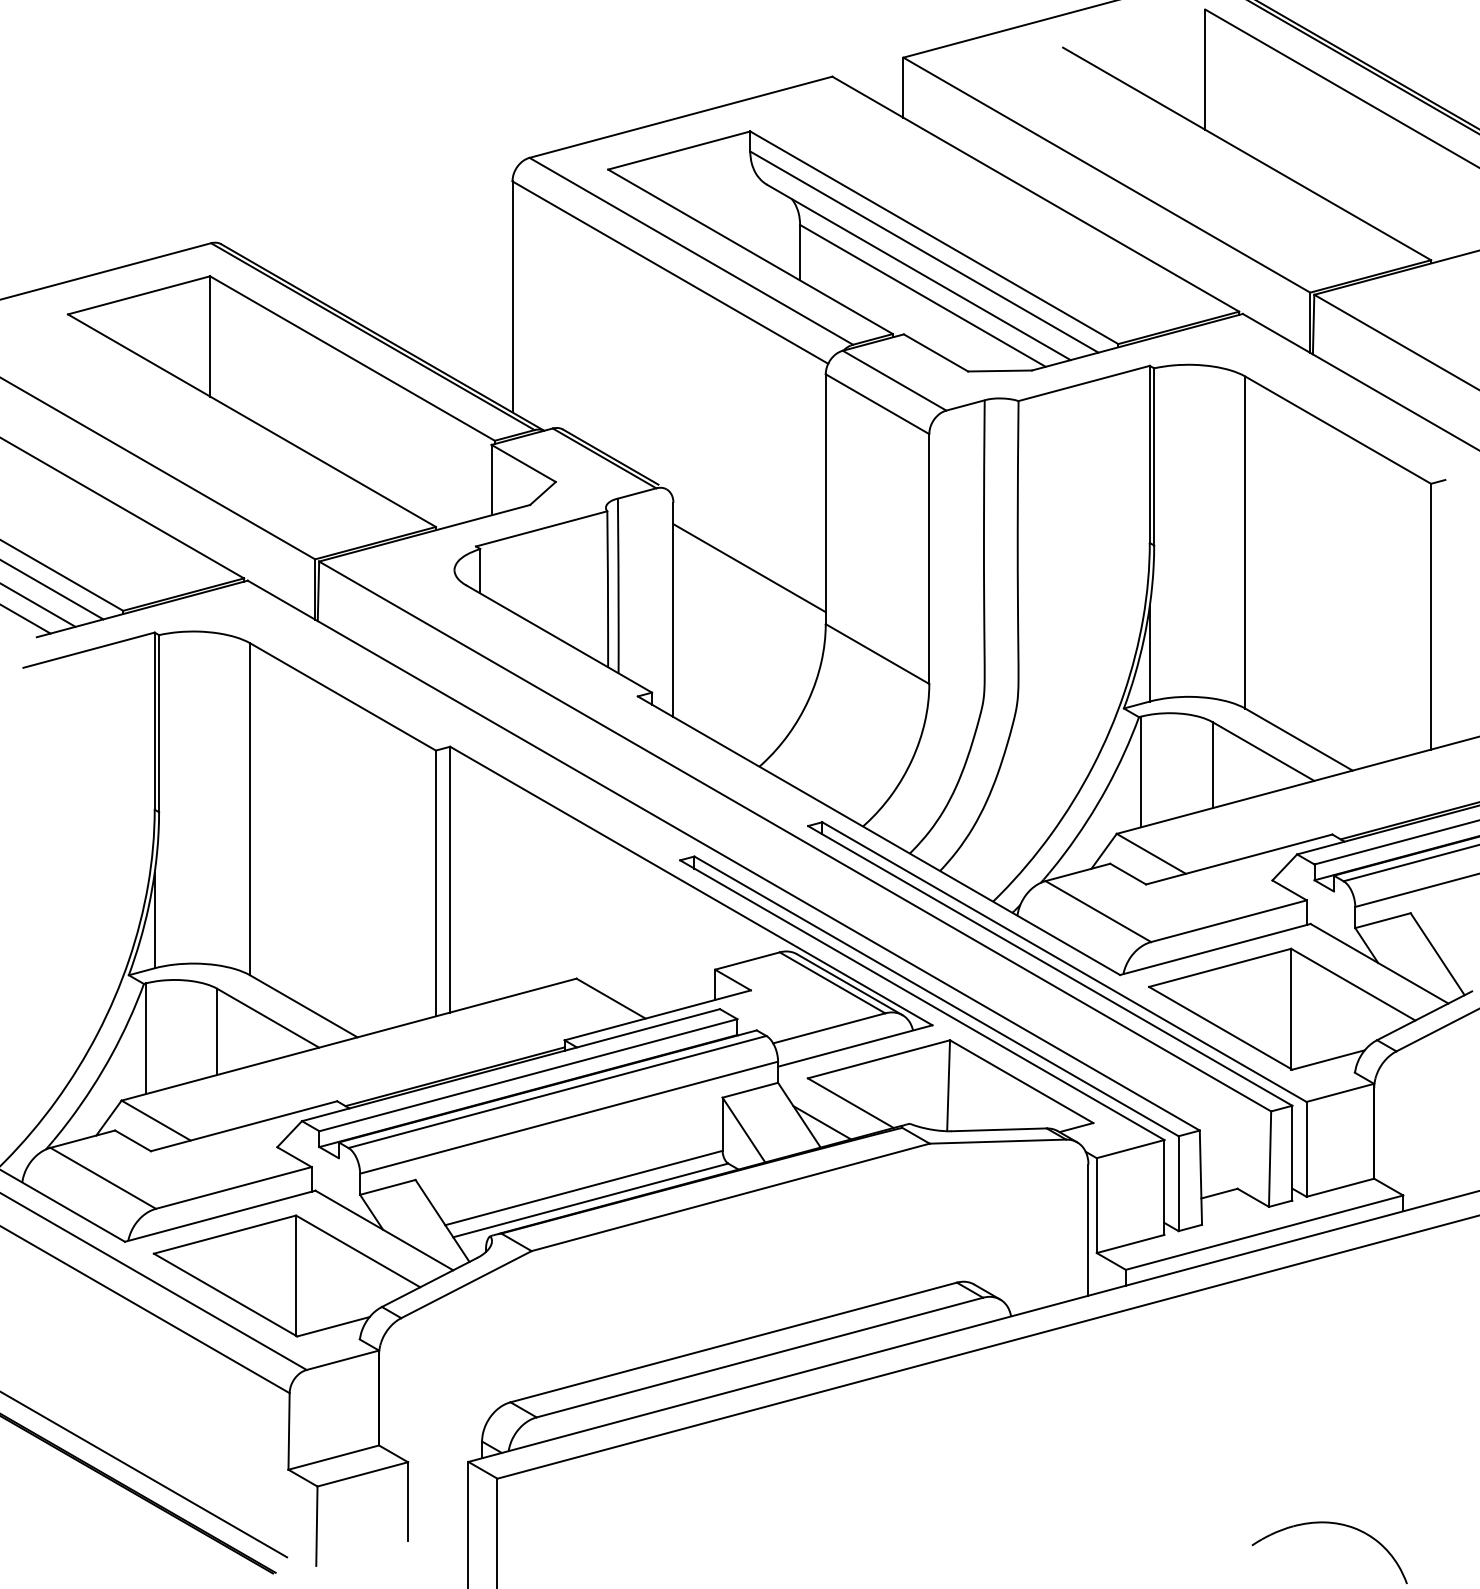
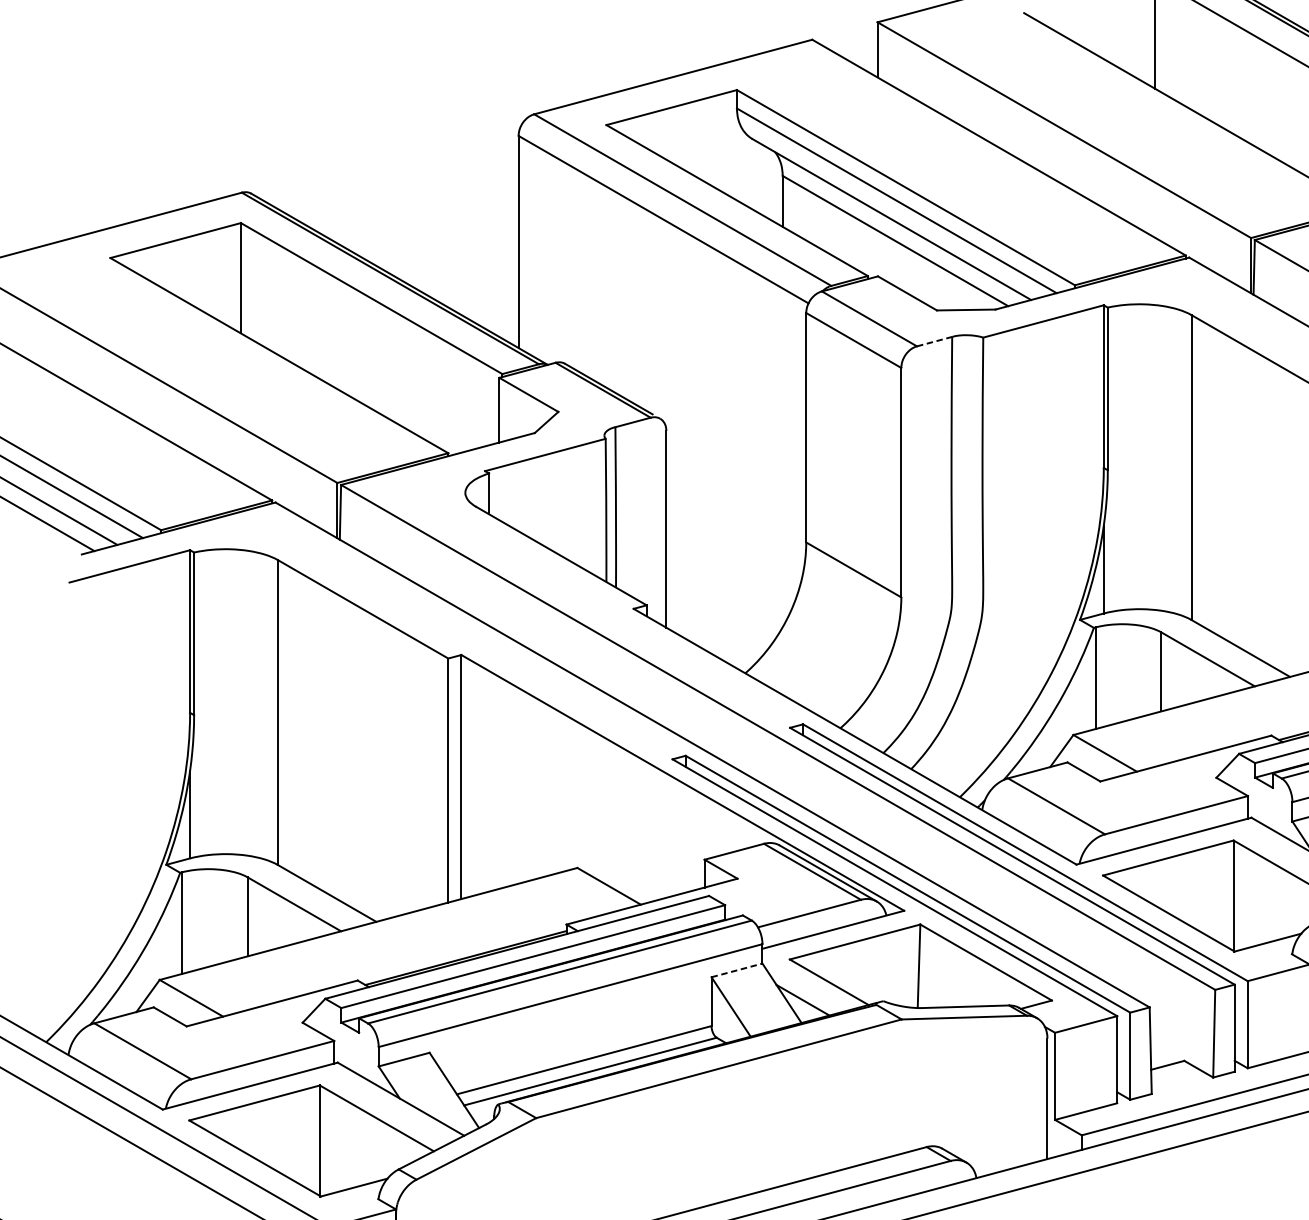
line: (965, 405) -> (934, 341), solid -> dashed
line: (749, 568) -> (736, 491), removed
line: (750, 1090) -> (737, 970), solid -> dashed

